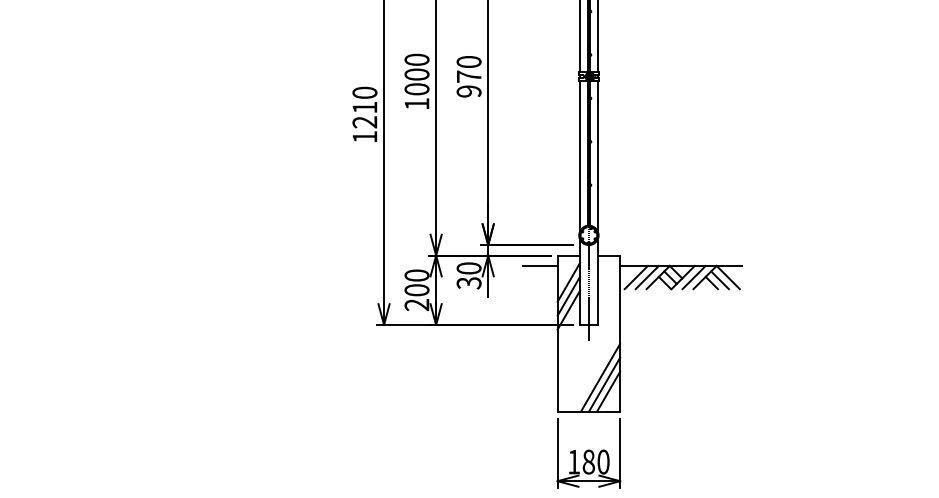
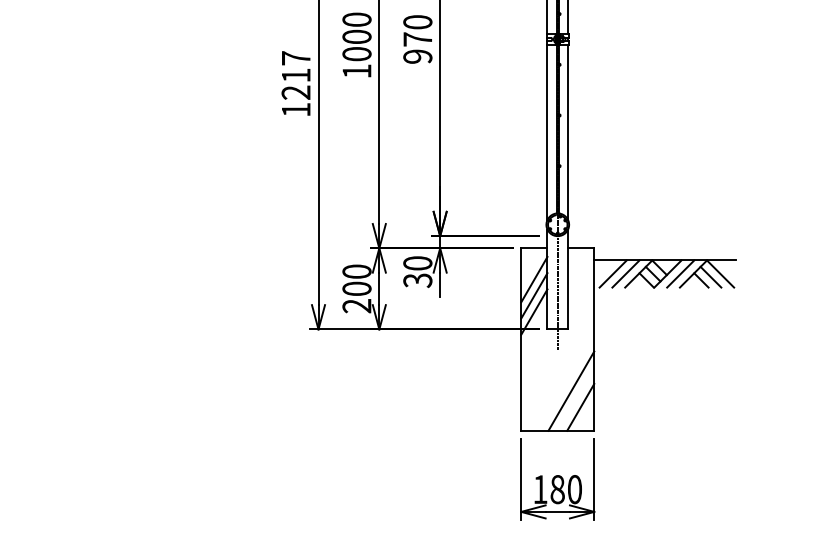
text: (364, 92) -> (295, 57), 1210 -> 1217
line: (539, 265) -> (500, 259), removed
line: (604, 384) -> (575, 398), removed

